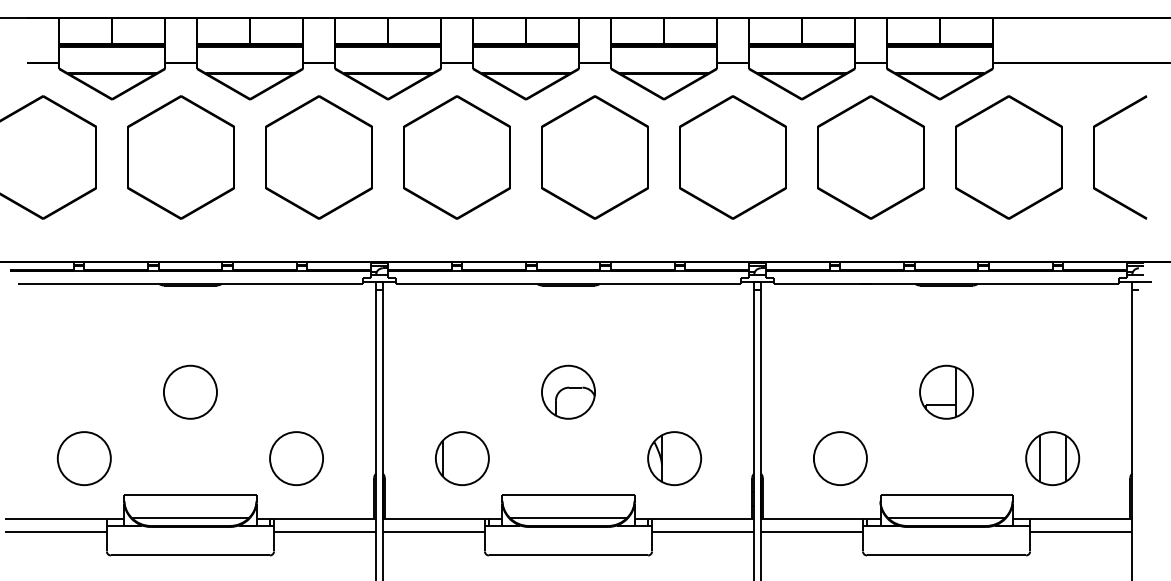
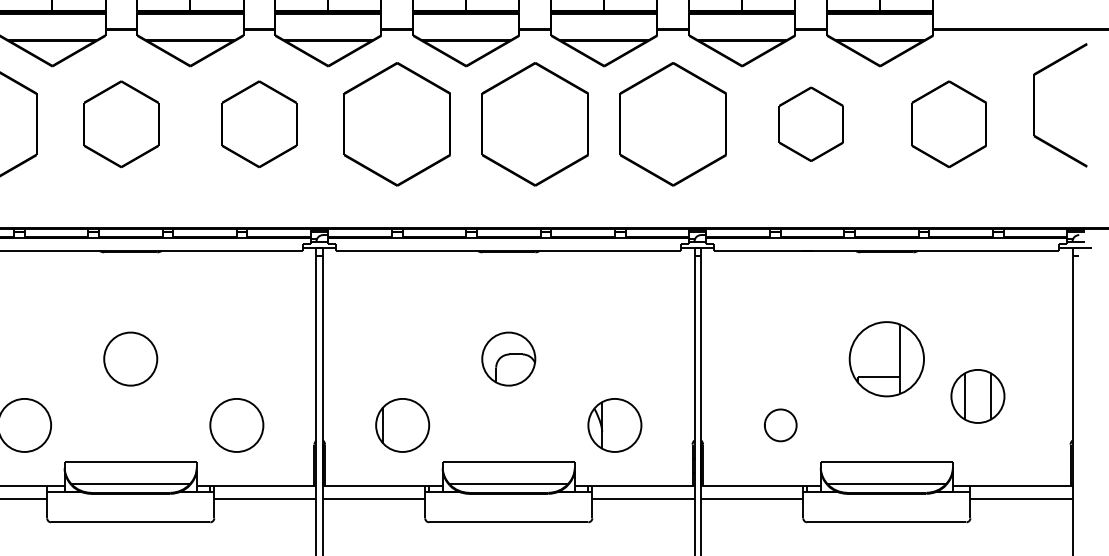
part: (180, 157) -> (120, 124), size x0.7
part: (318, 157) -> (258, 124), size x0.7
part: (870, 157) -> (810, 124), size x0.6
part: (1008, 157) -> (948, 124), size x0.7
part: (1094, 157) -> (1034, 105), moved
part: (946, 391) -> (886, 358), size x1.4
part: (840, 458) -> (780, 425), size x0.6
part: (1052, 458) -> (977, 396), moved

